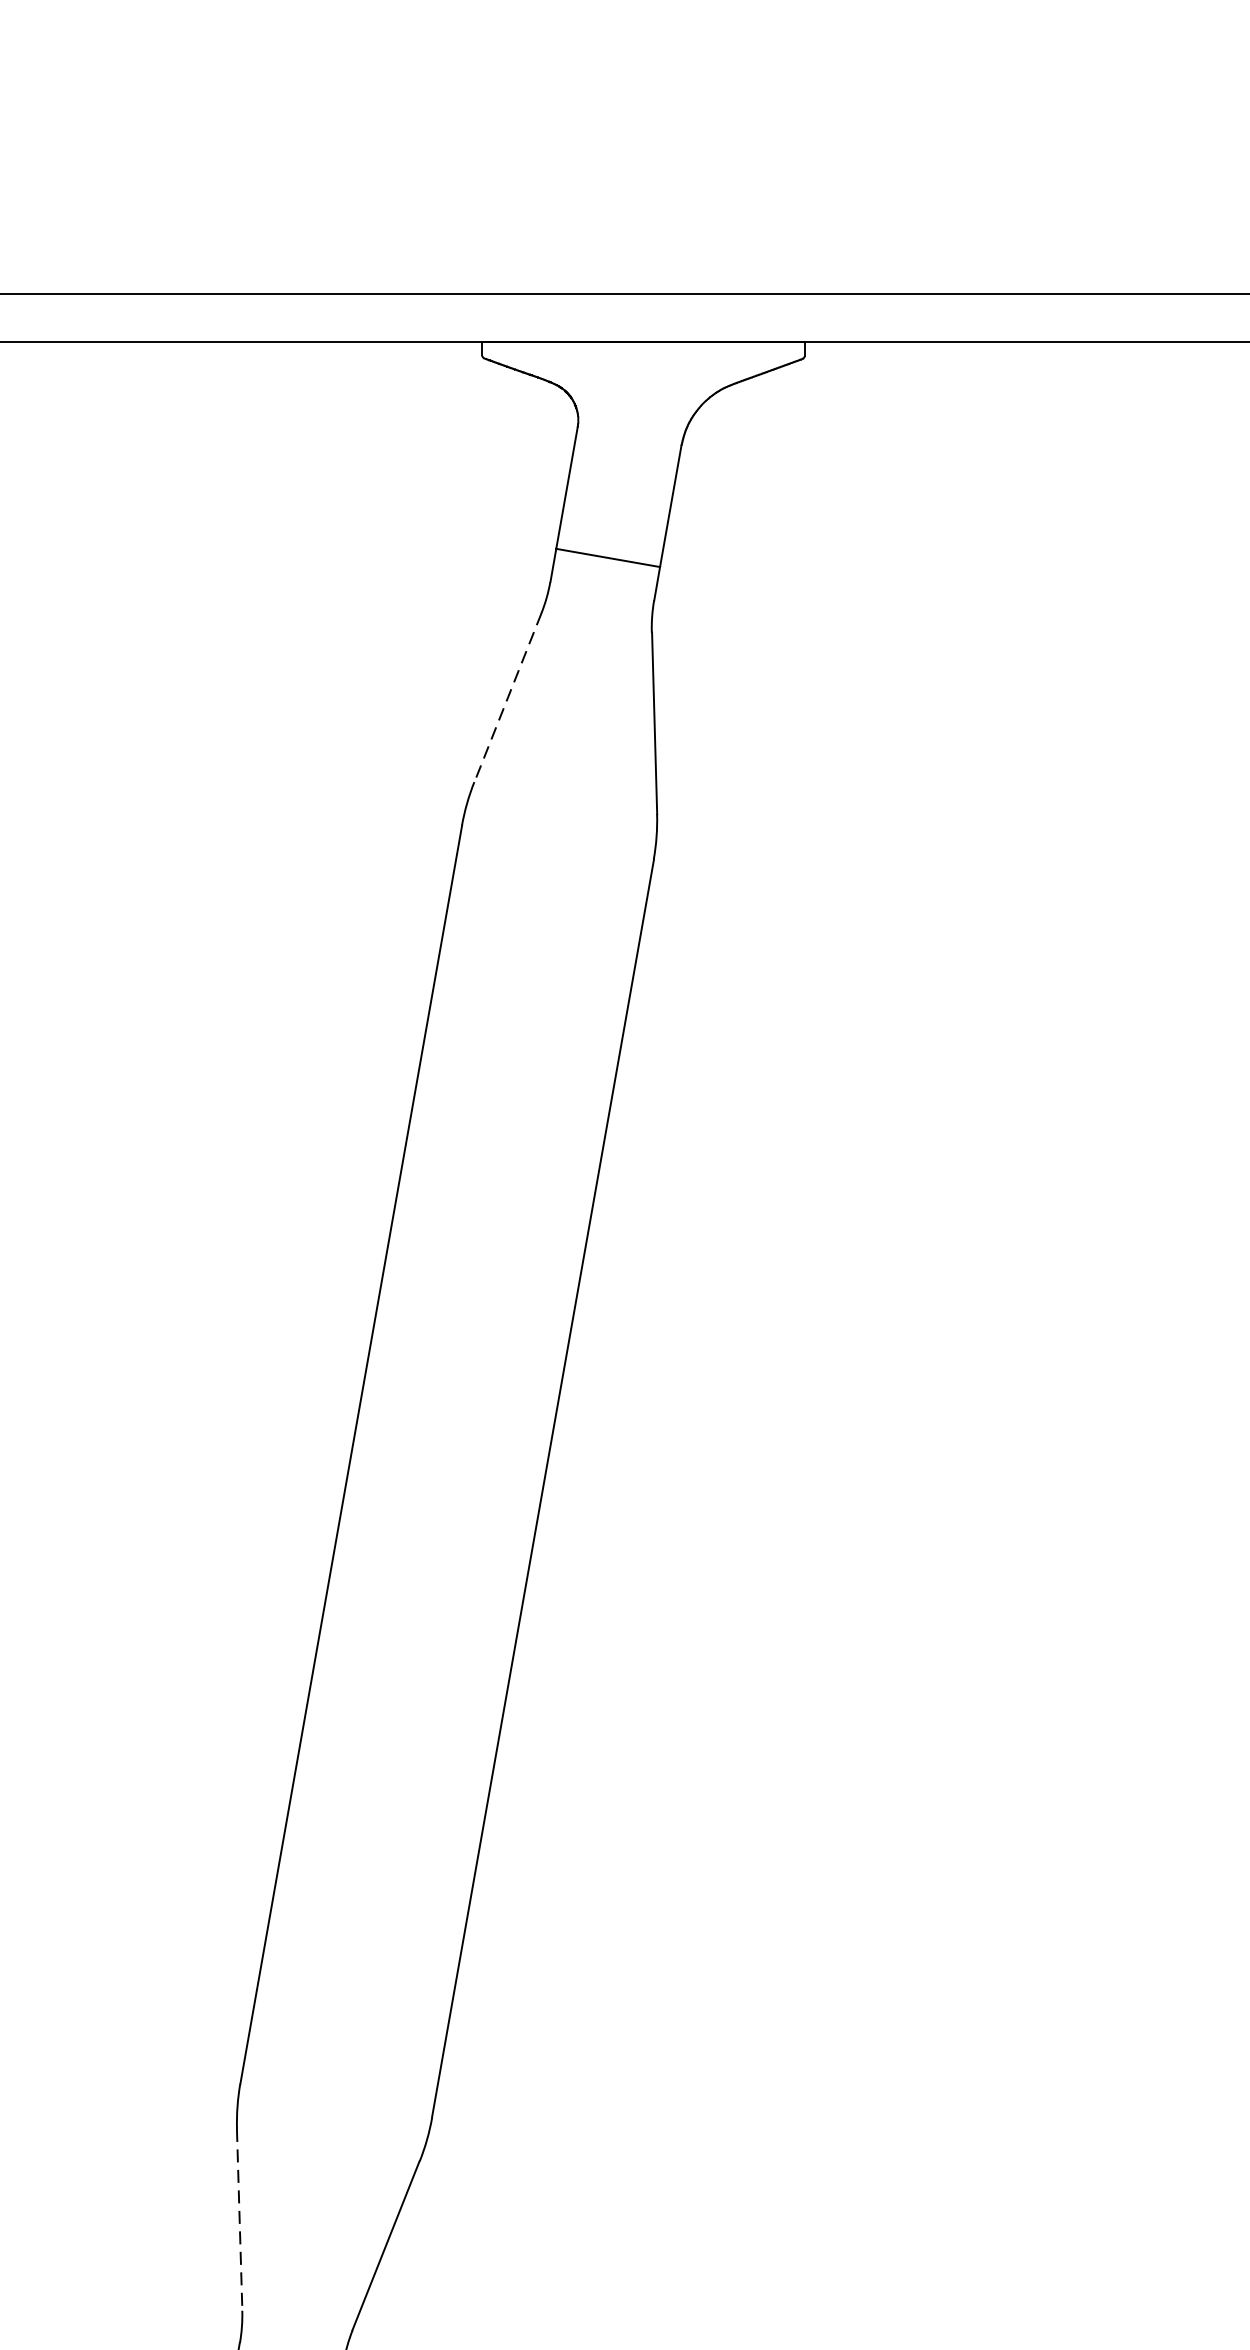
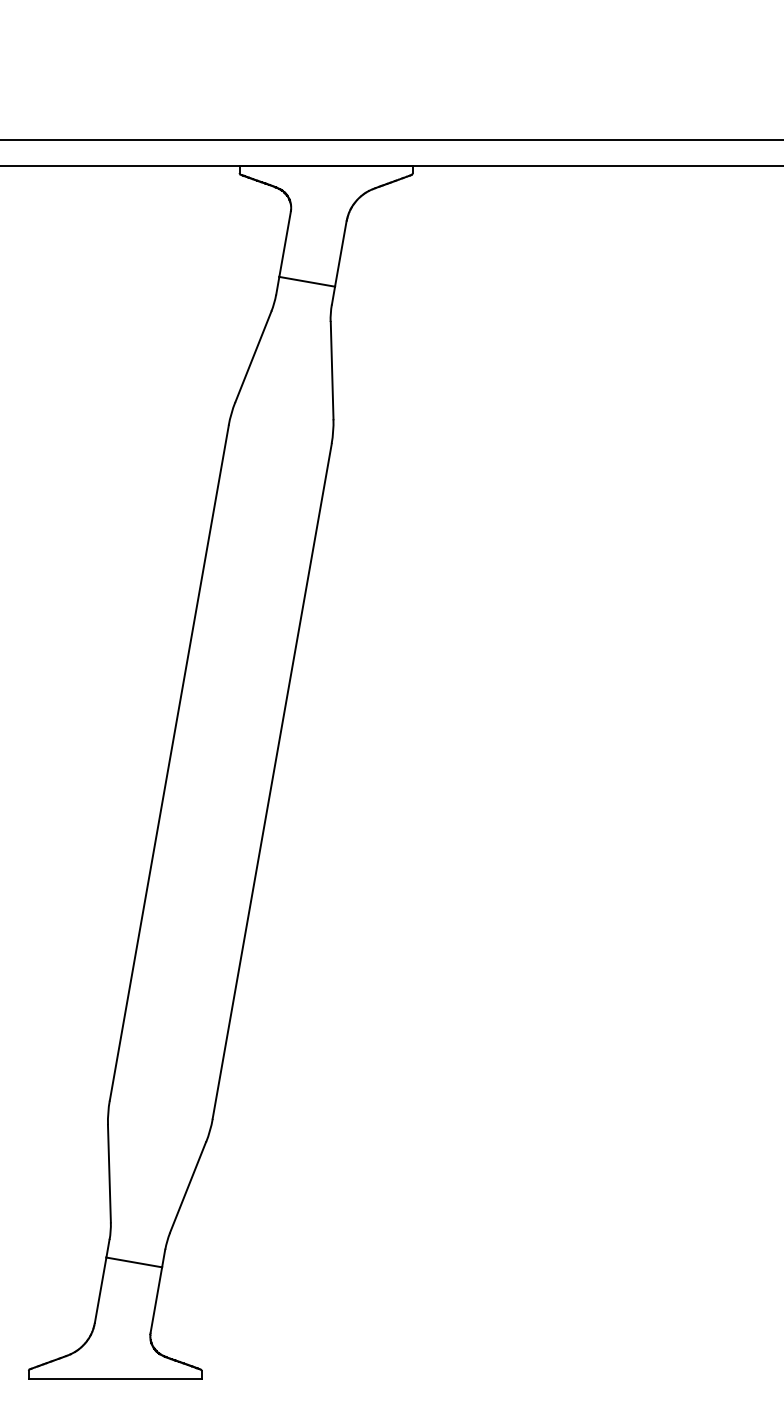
line: (508, 697) -> (253, 356), dashed -> solid
line: (239, 2219) -> (109, 1173), dashed -> solid

